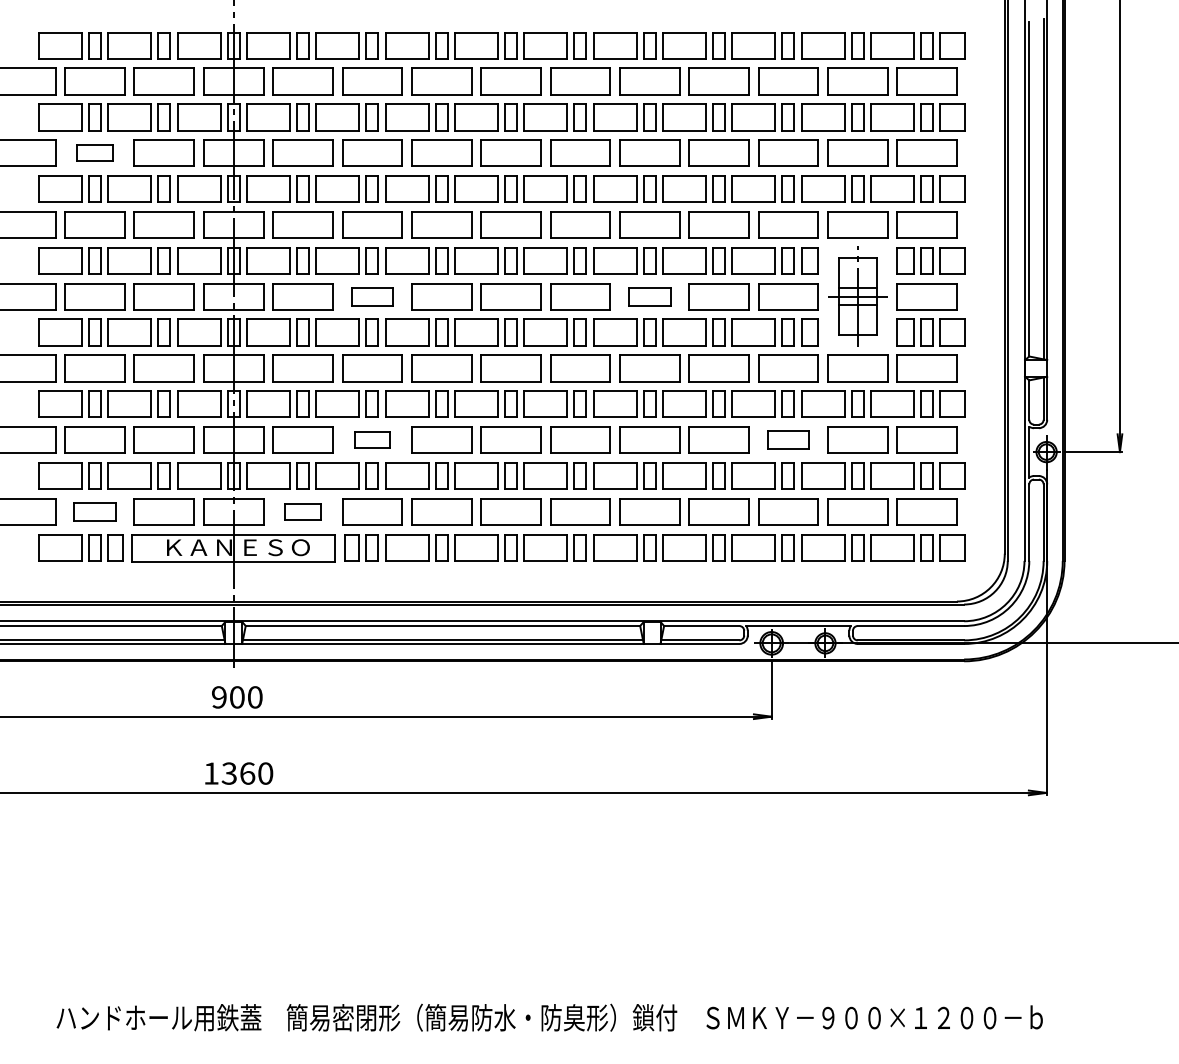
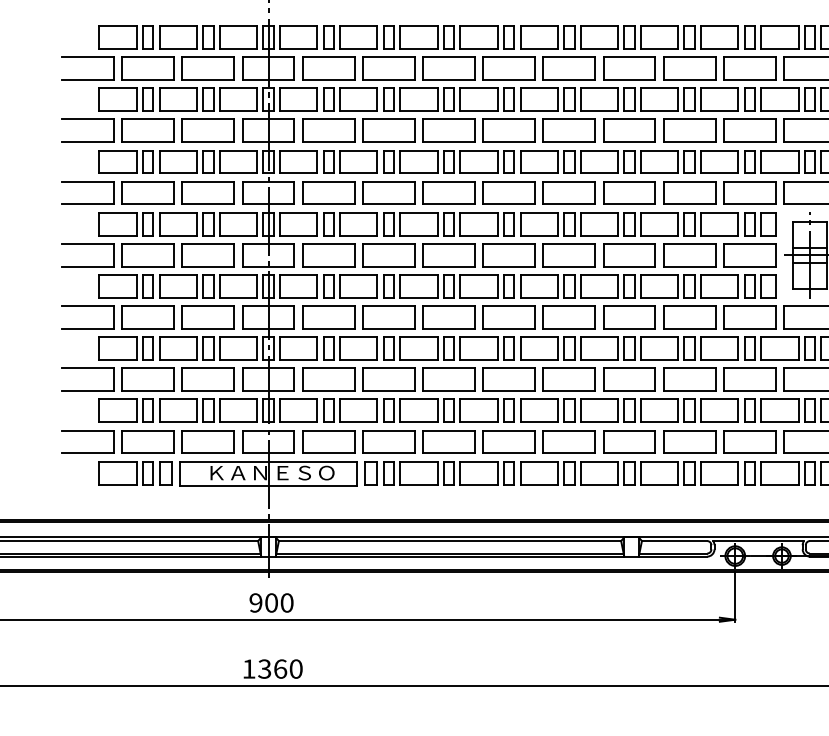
part: (94, 152) -> (147, 130), size x1.67
part: (372, 296) -> (388, 255), size x1.43
part: (649, 296) -> (629, 255), size x1.43
part: (372, 439) -> (388, 379), size x1.67
part: (788, 439) -> (749, 379), size x1.43
part: (94, 511) -> (147, 441), size x1.43
part: (302, 511) -> (328, 441), size x1.67

